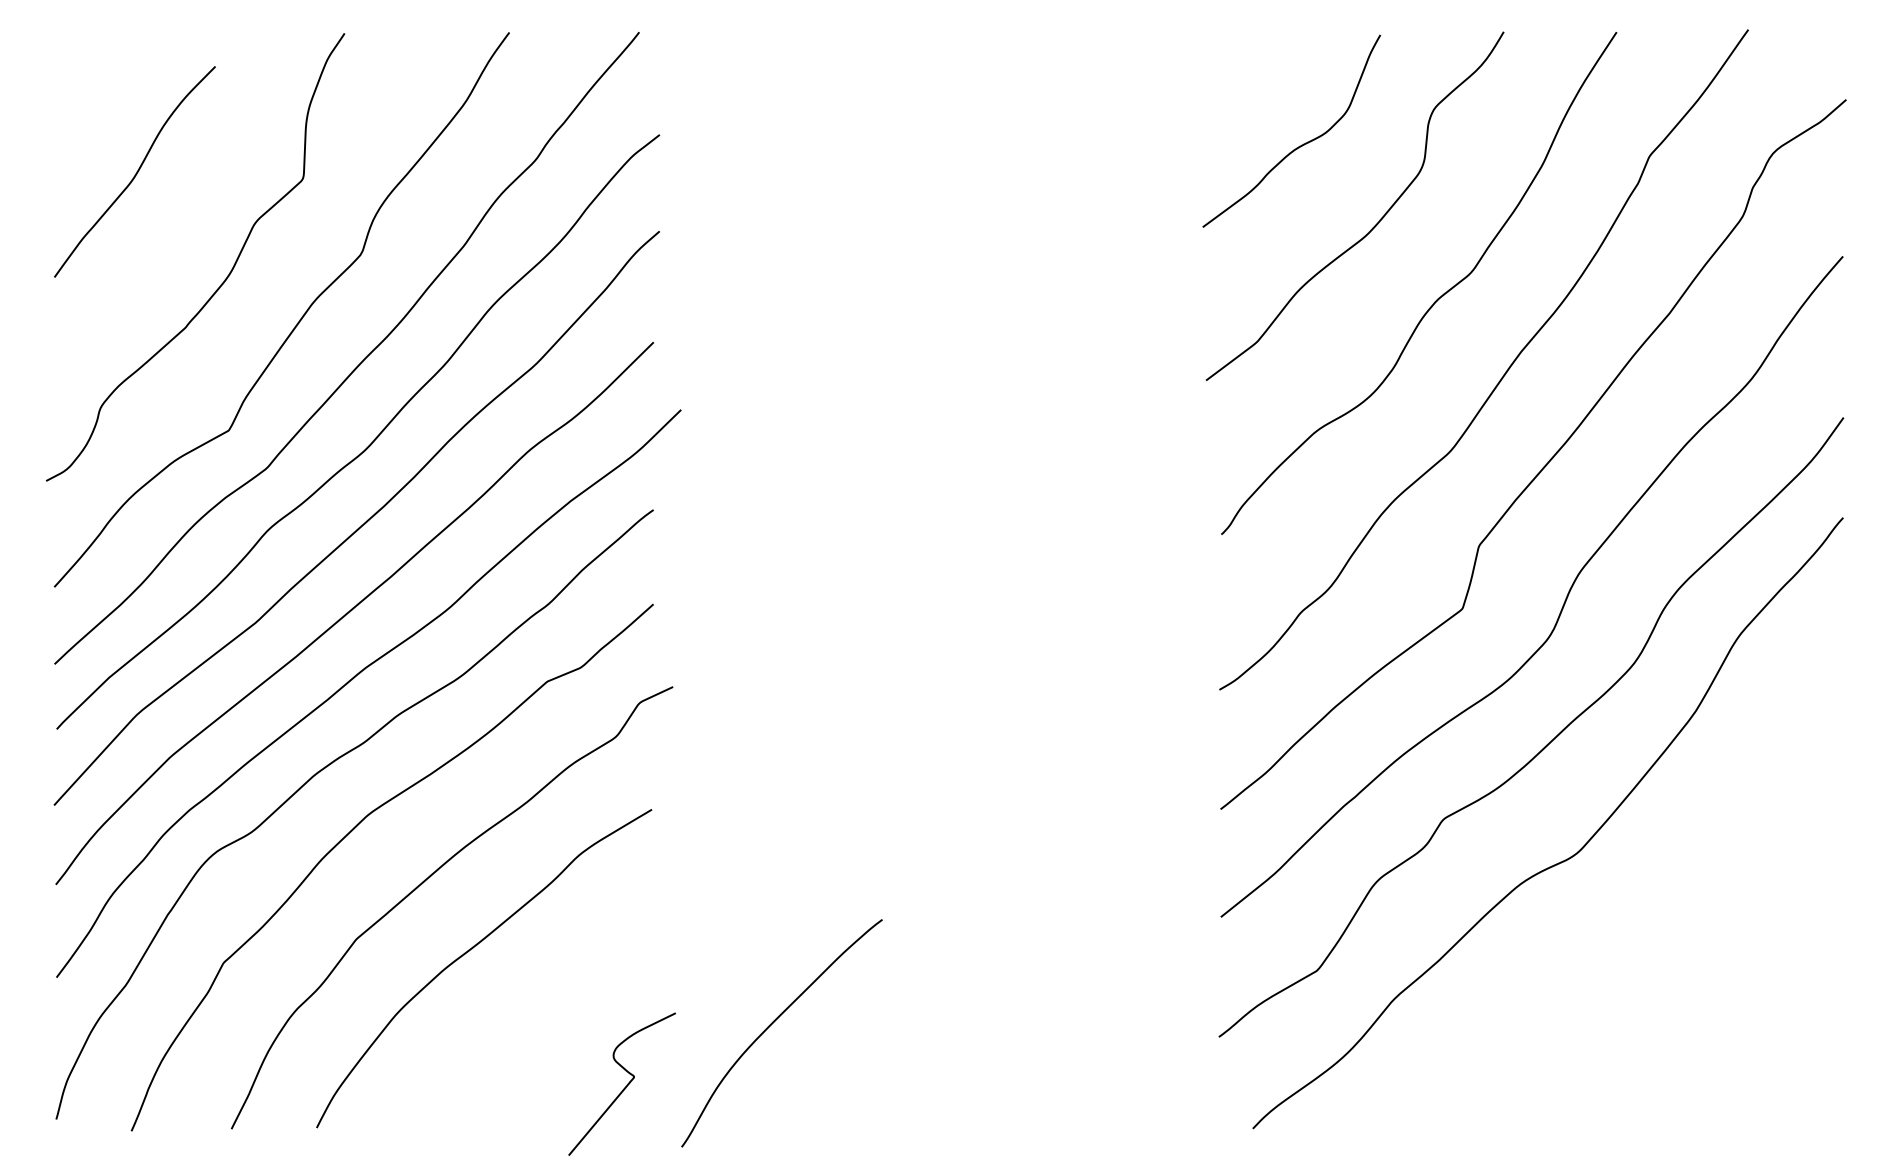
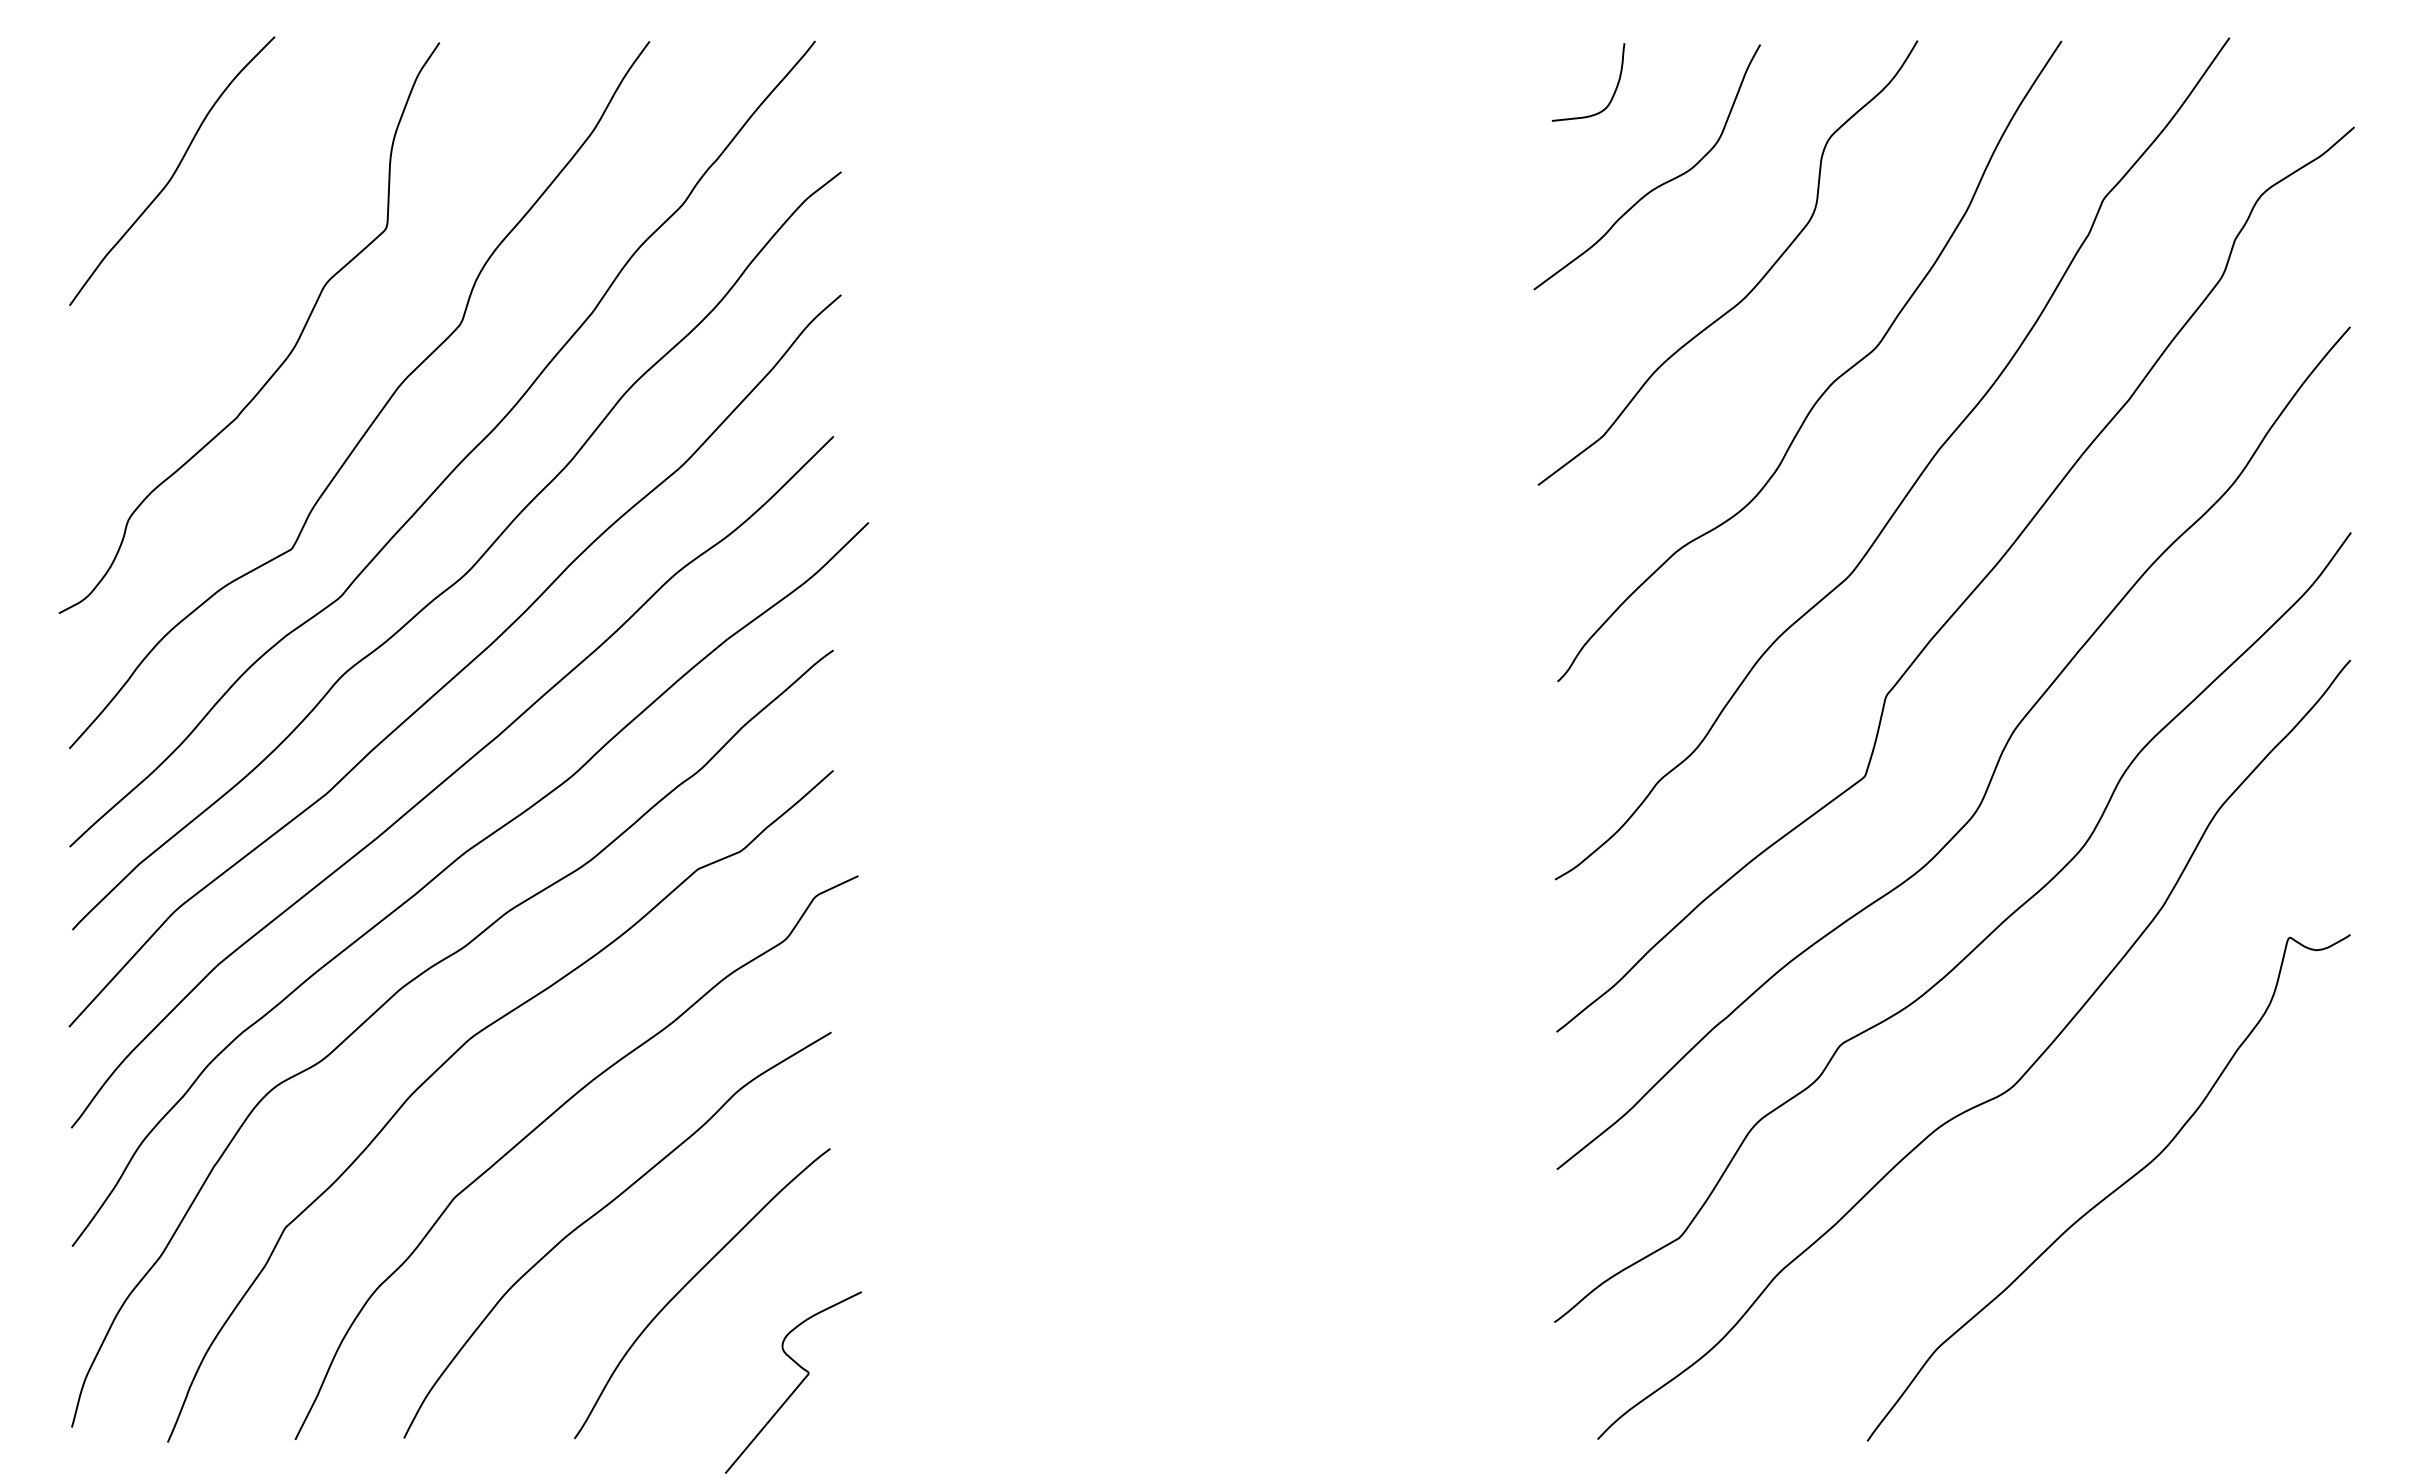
curve: (1265, 72) -> (1613, 92), added
curve: (136, 172) -> (174, 171), moved
curve: (1656, 934) -> (2112, 1191), added
curve: (772, 1023) -> (690, 1281), moved

